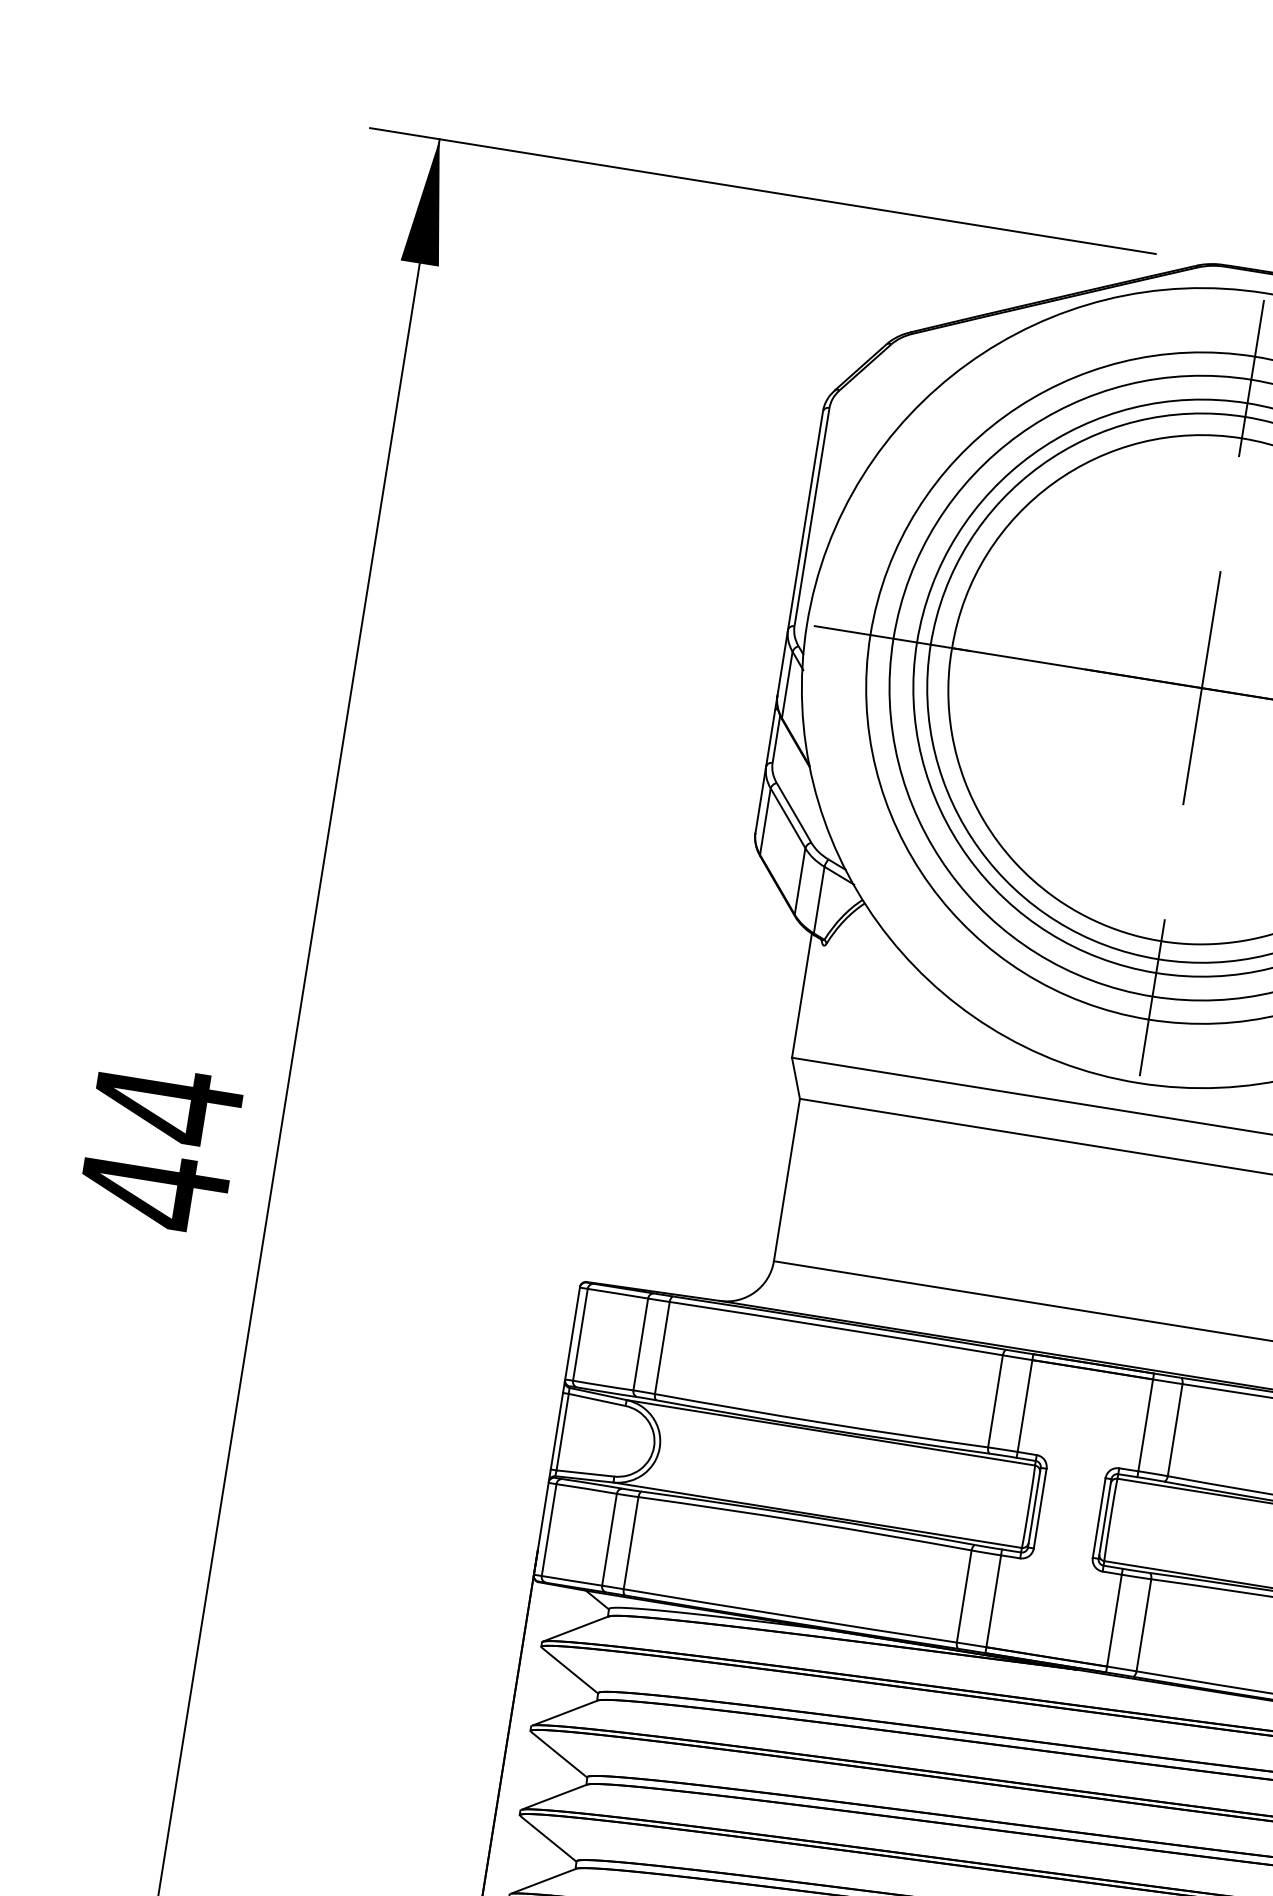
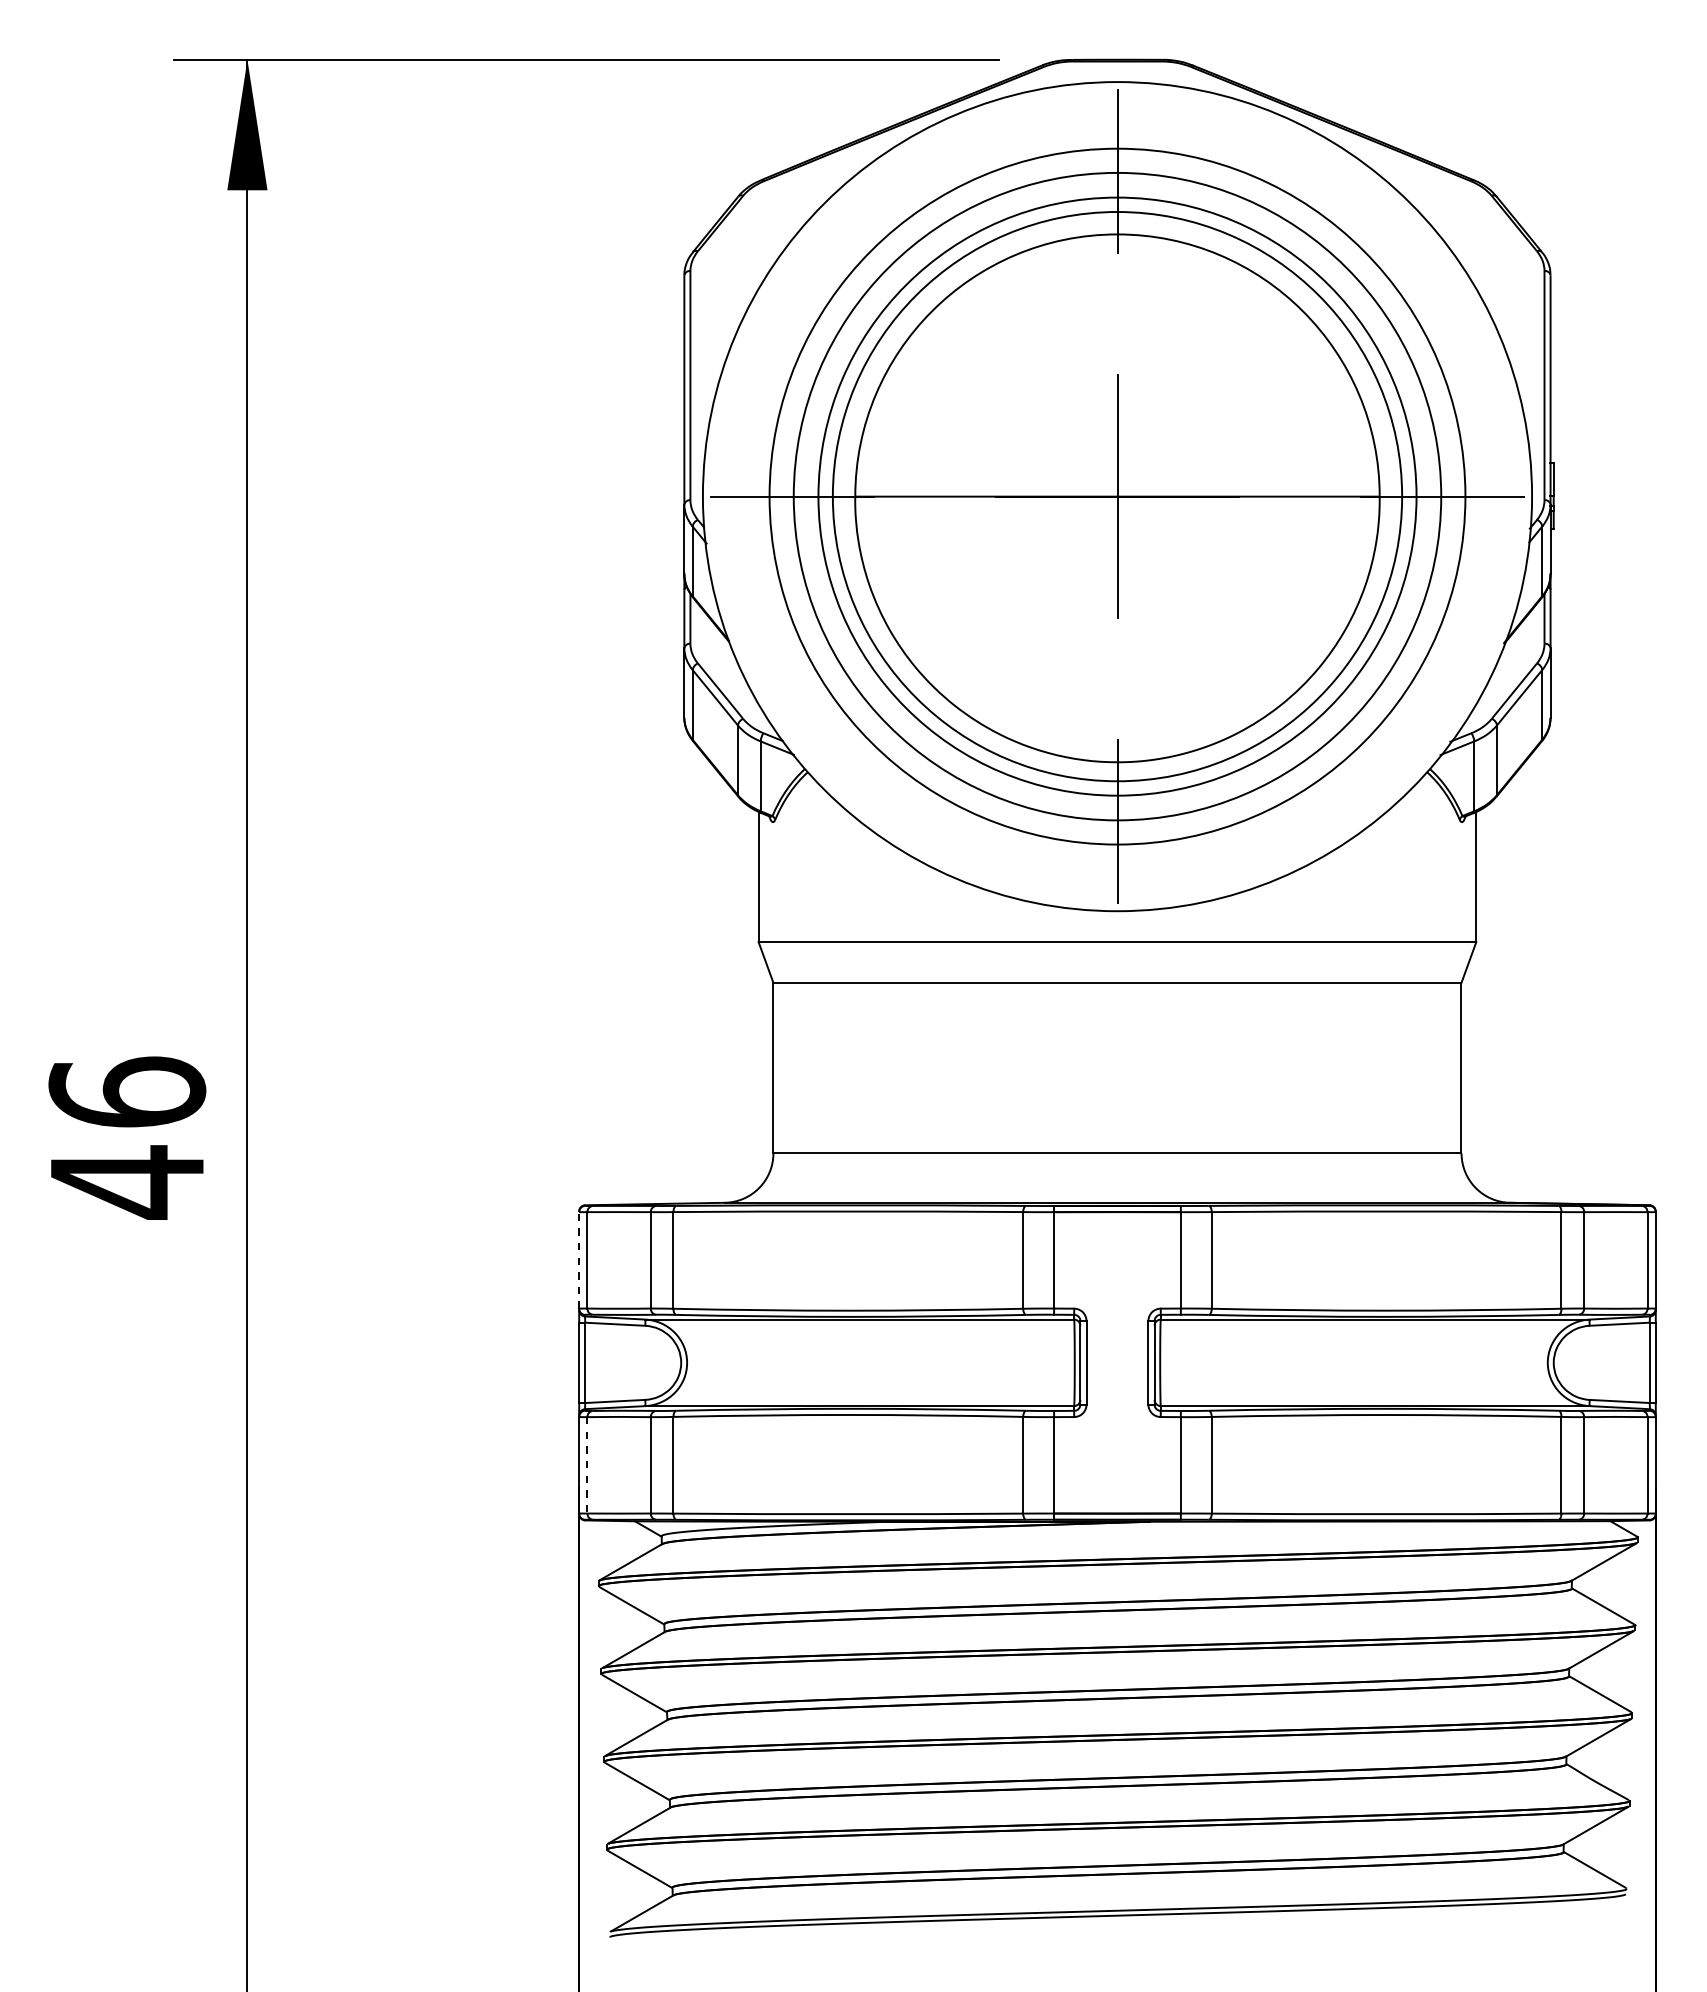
text: (167, 1104) -> (127, 1092), 44 -> 46
line: (572, 1332) -> (579, 1259), solid -> dashed
line: (549, 1530) -> (587, 1465), solid -> dashed

